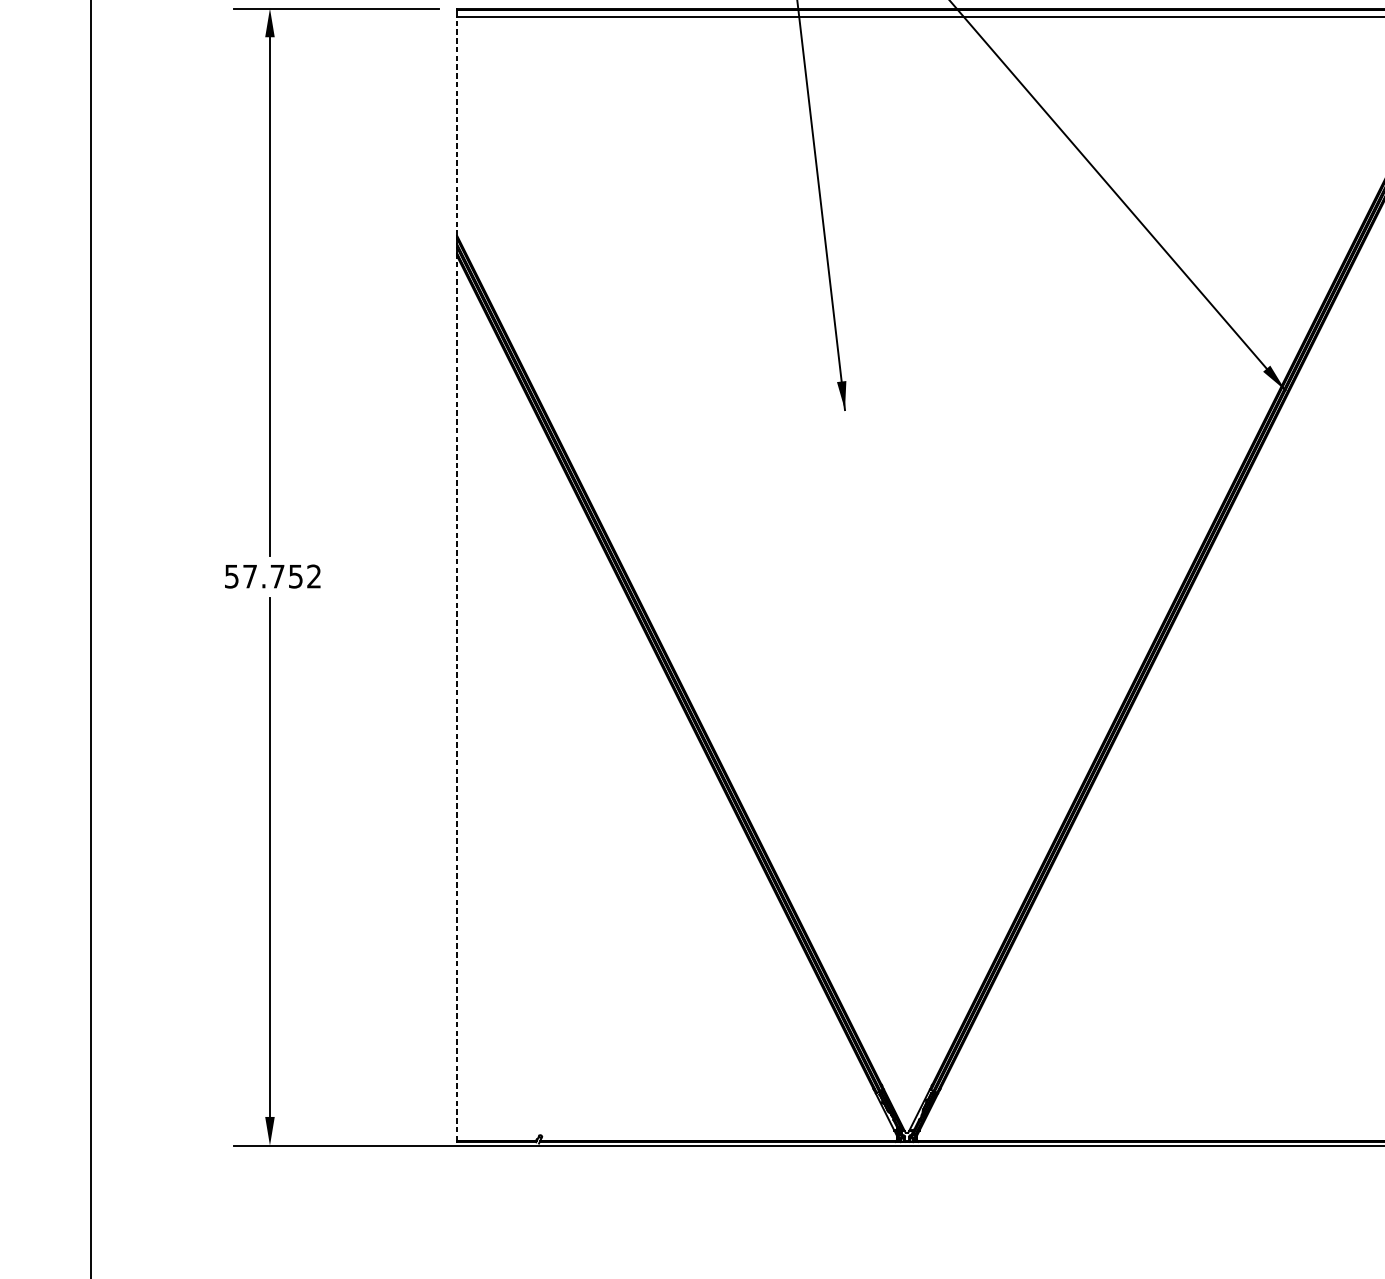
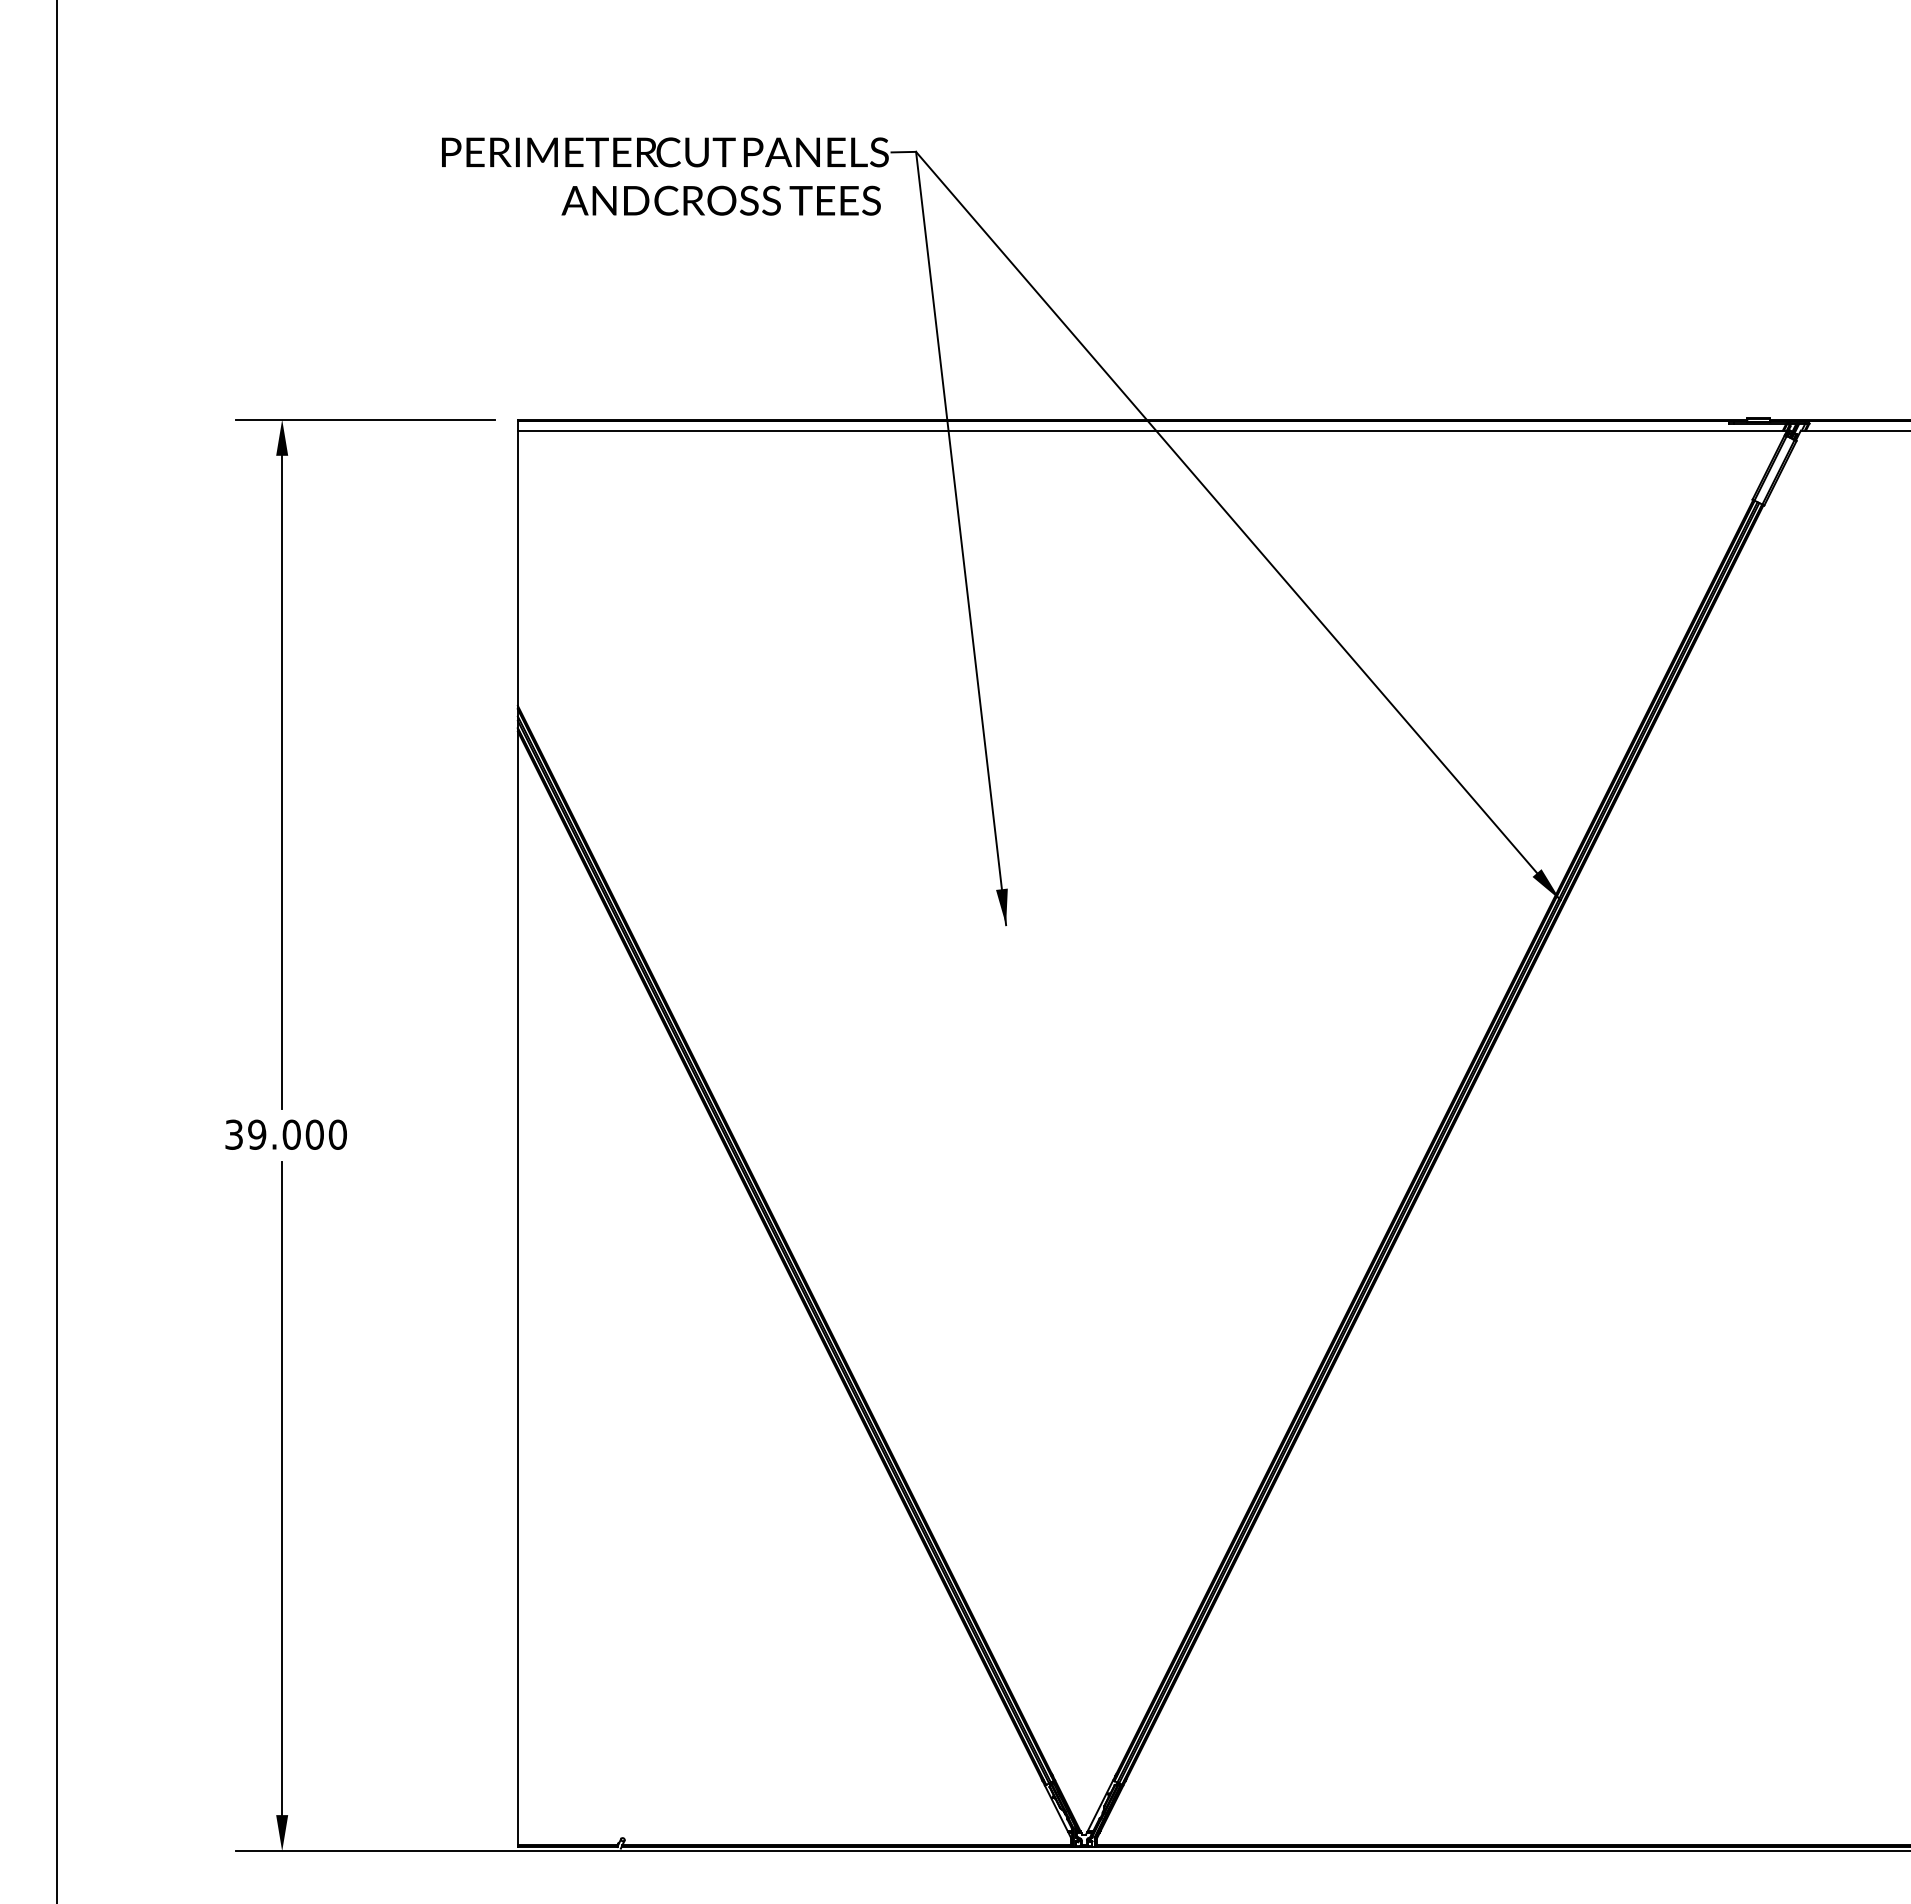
line: (456, 126) -> (517, 568), dashed -> solid
text: (273, 576) -> (286, 1134), 57.752 -> 39.000
line: (456, 698) -> (517, 1288), dashed -> solid

